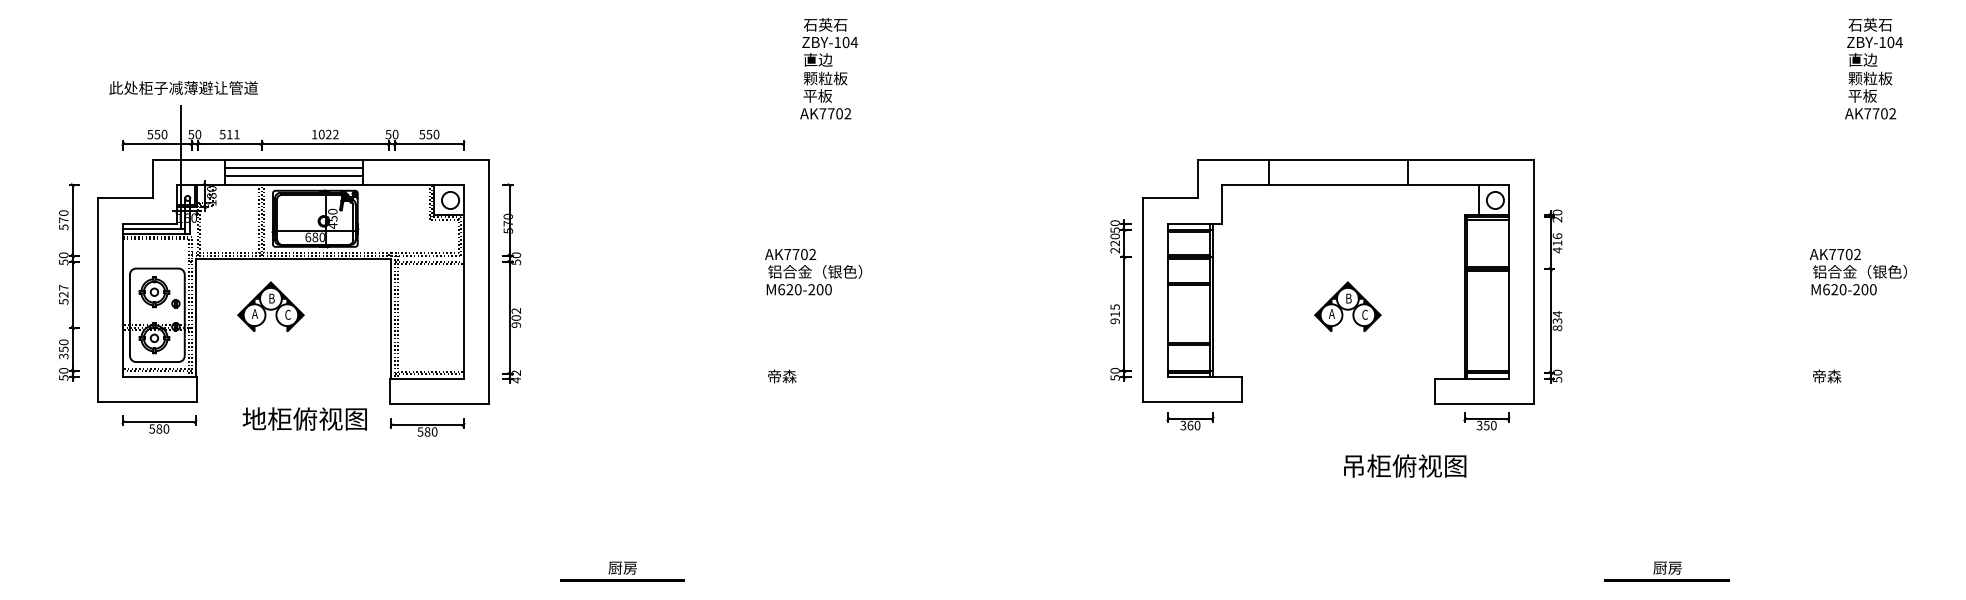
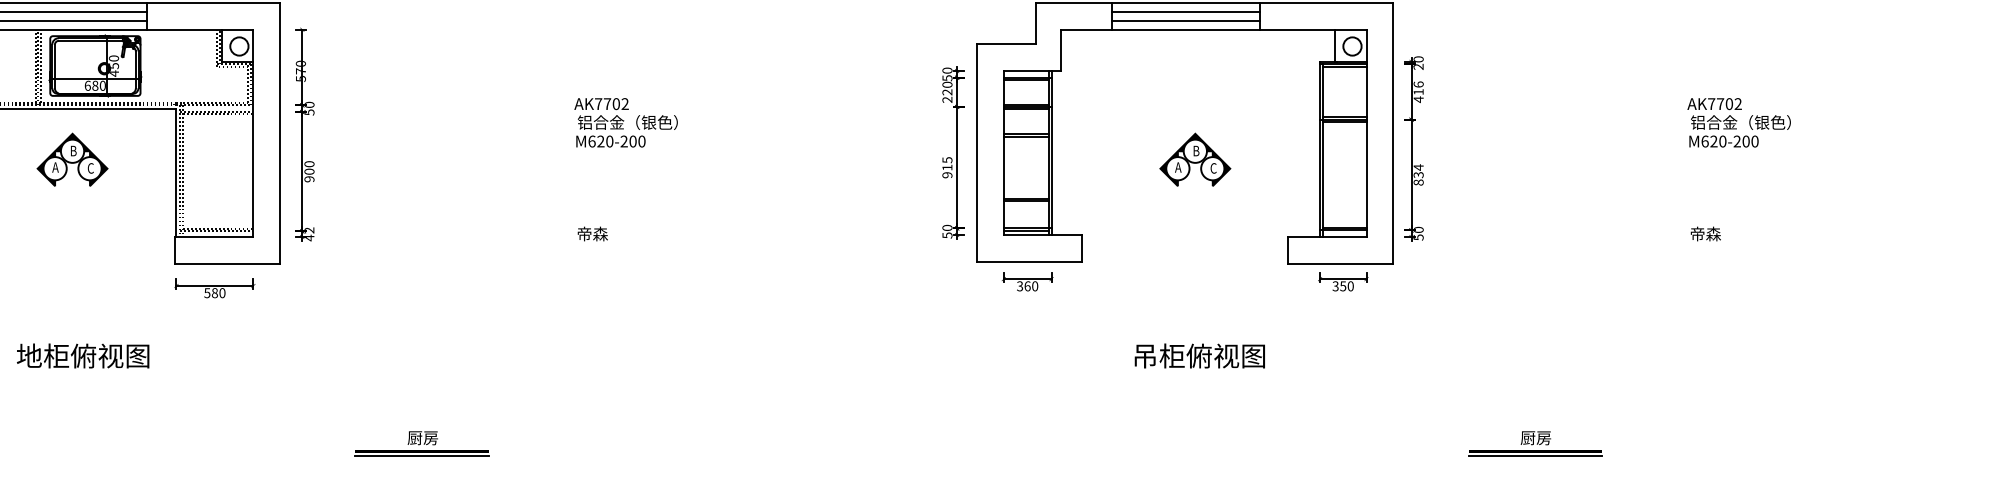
line: (1338, 168) -> (1185, 12), added
line: (1338, 176) -> (1185, 20), added
part: (270, 306) -> (72, 159), moved
text: (516, 310) -> (309, 163), 902 -> 900
text: (304, 418) -> (82, 355), moved
text: (1405, 465) -> (1200, 355), moved
line: (621, 584) -> (421, 455), added
line: (1666, 584) -> (1534, 455), added

